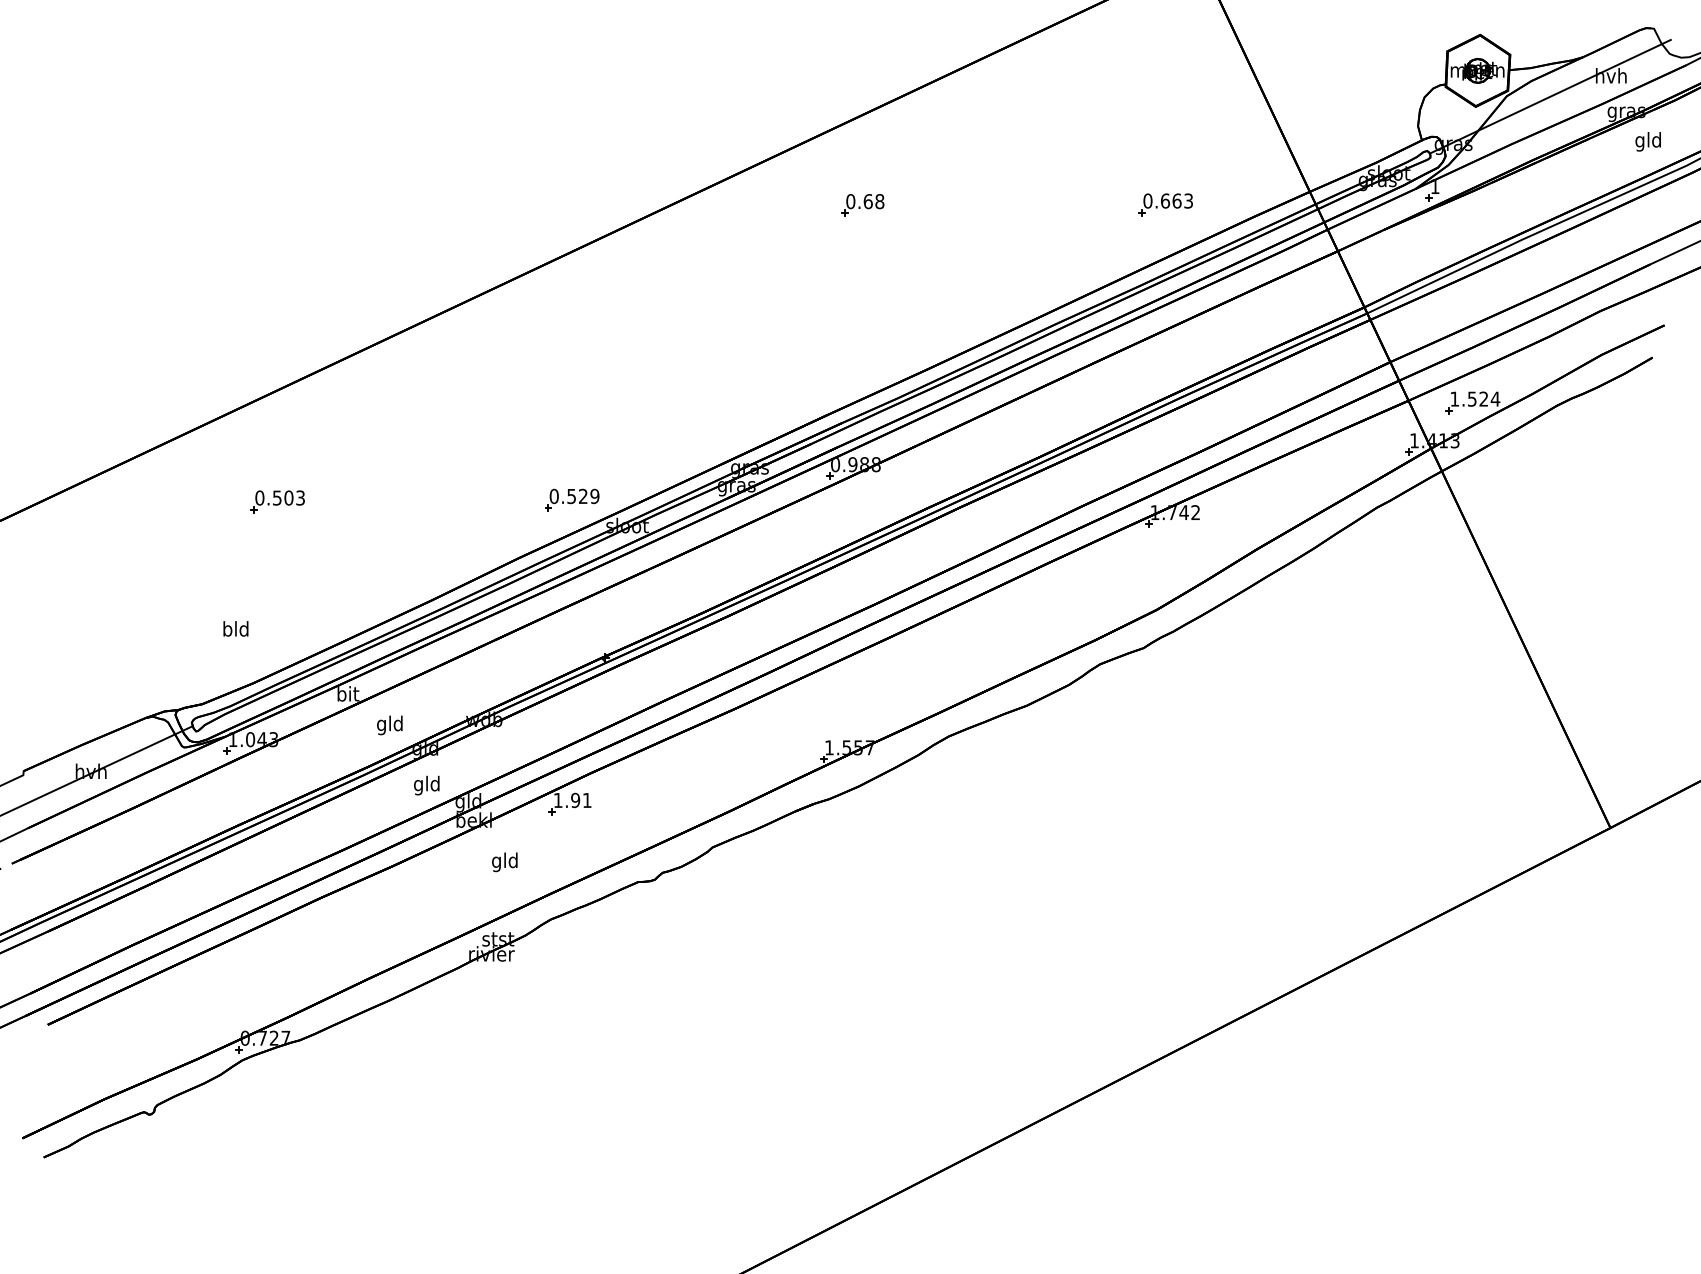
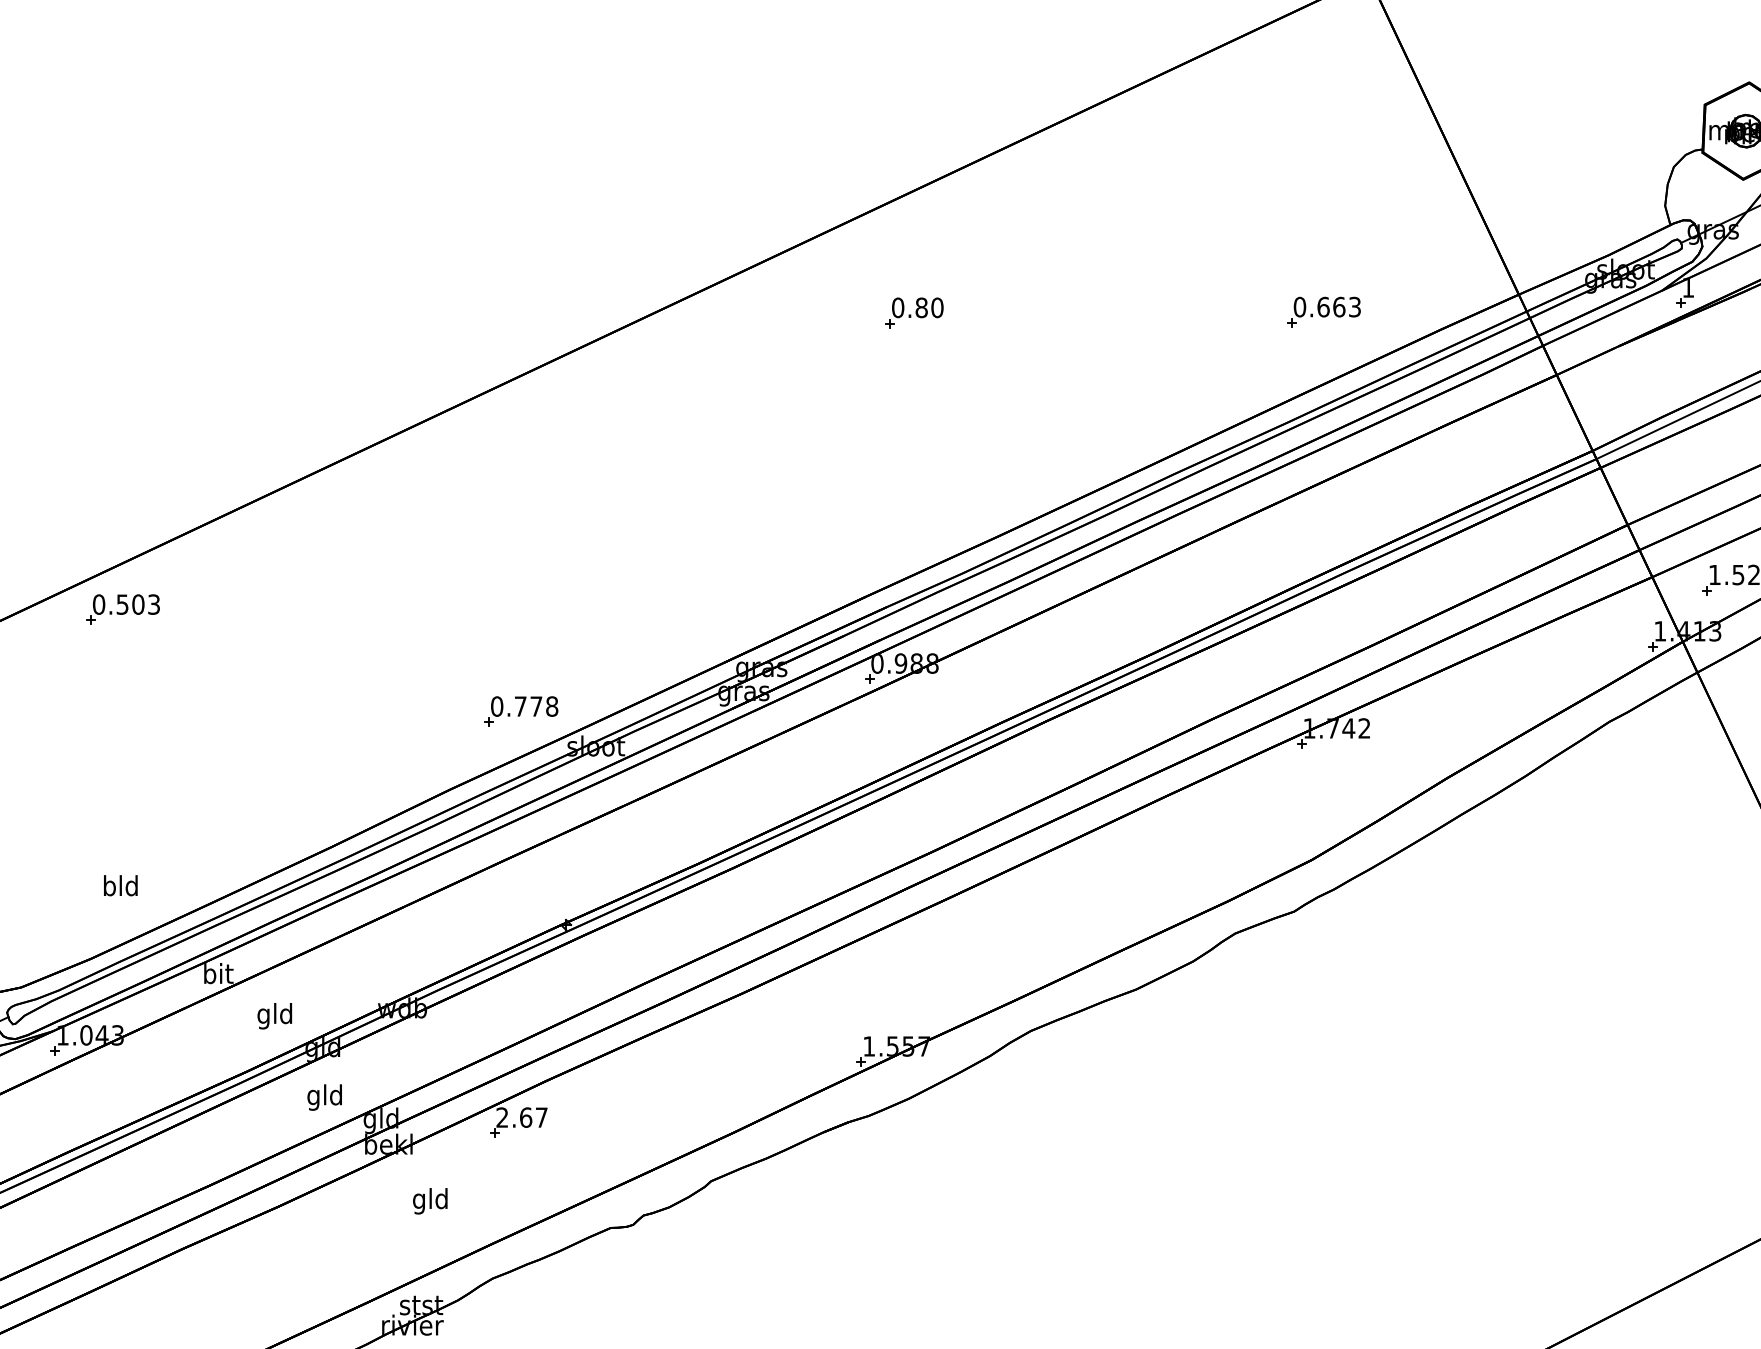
text: (873, 201) -> (928, 307), 0.68 -> 0.80
text: (583, 496) -> (536, 706), 0.529 -> 0.778
part: (277, 501) -> (122, 609), moved
text: (235, 628) -> (120, 885), moved
text: (572, 800) -> (521, 1117), 1.91 -> 2.67

